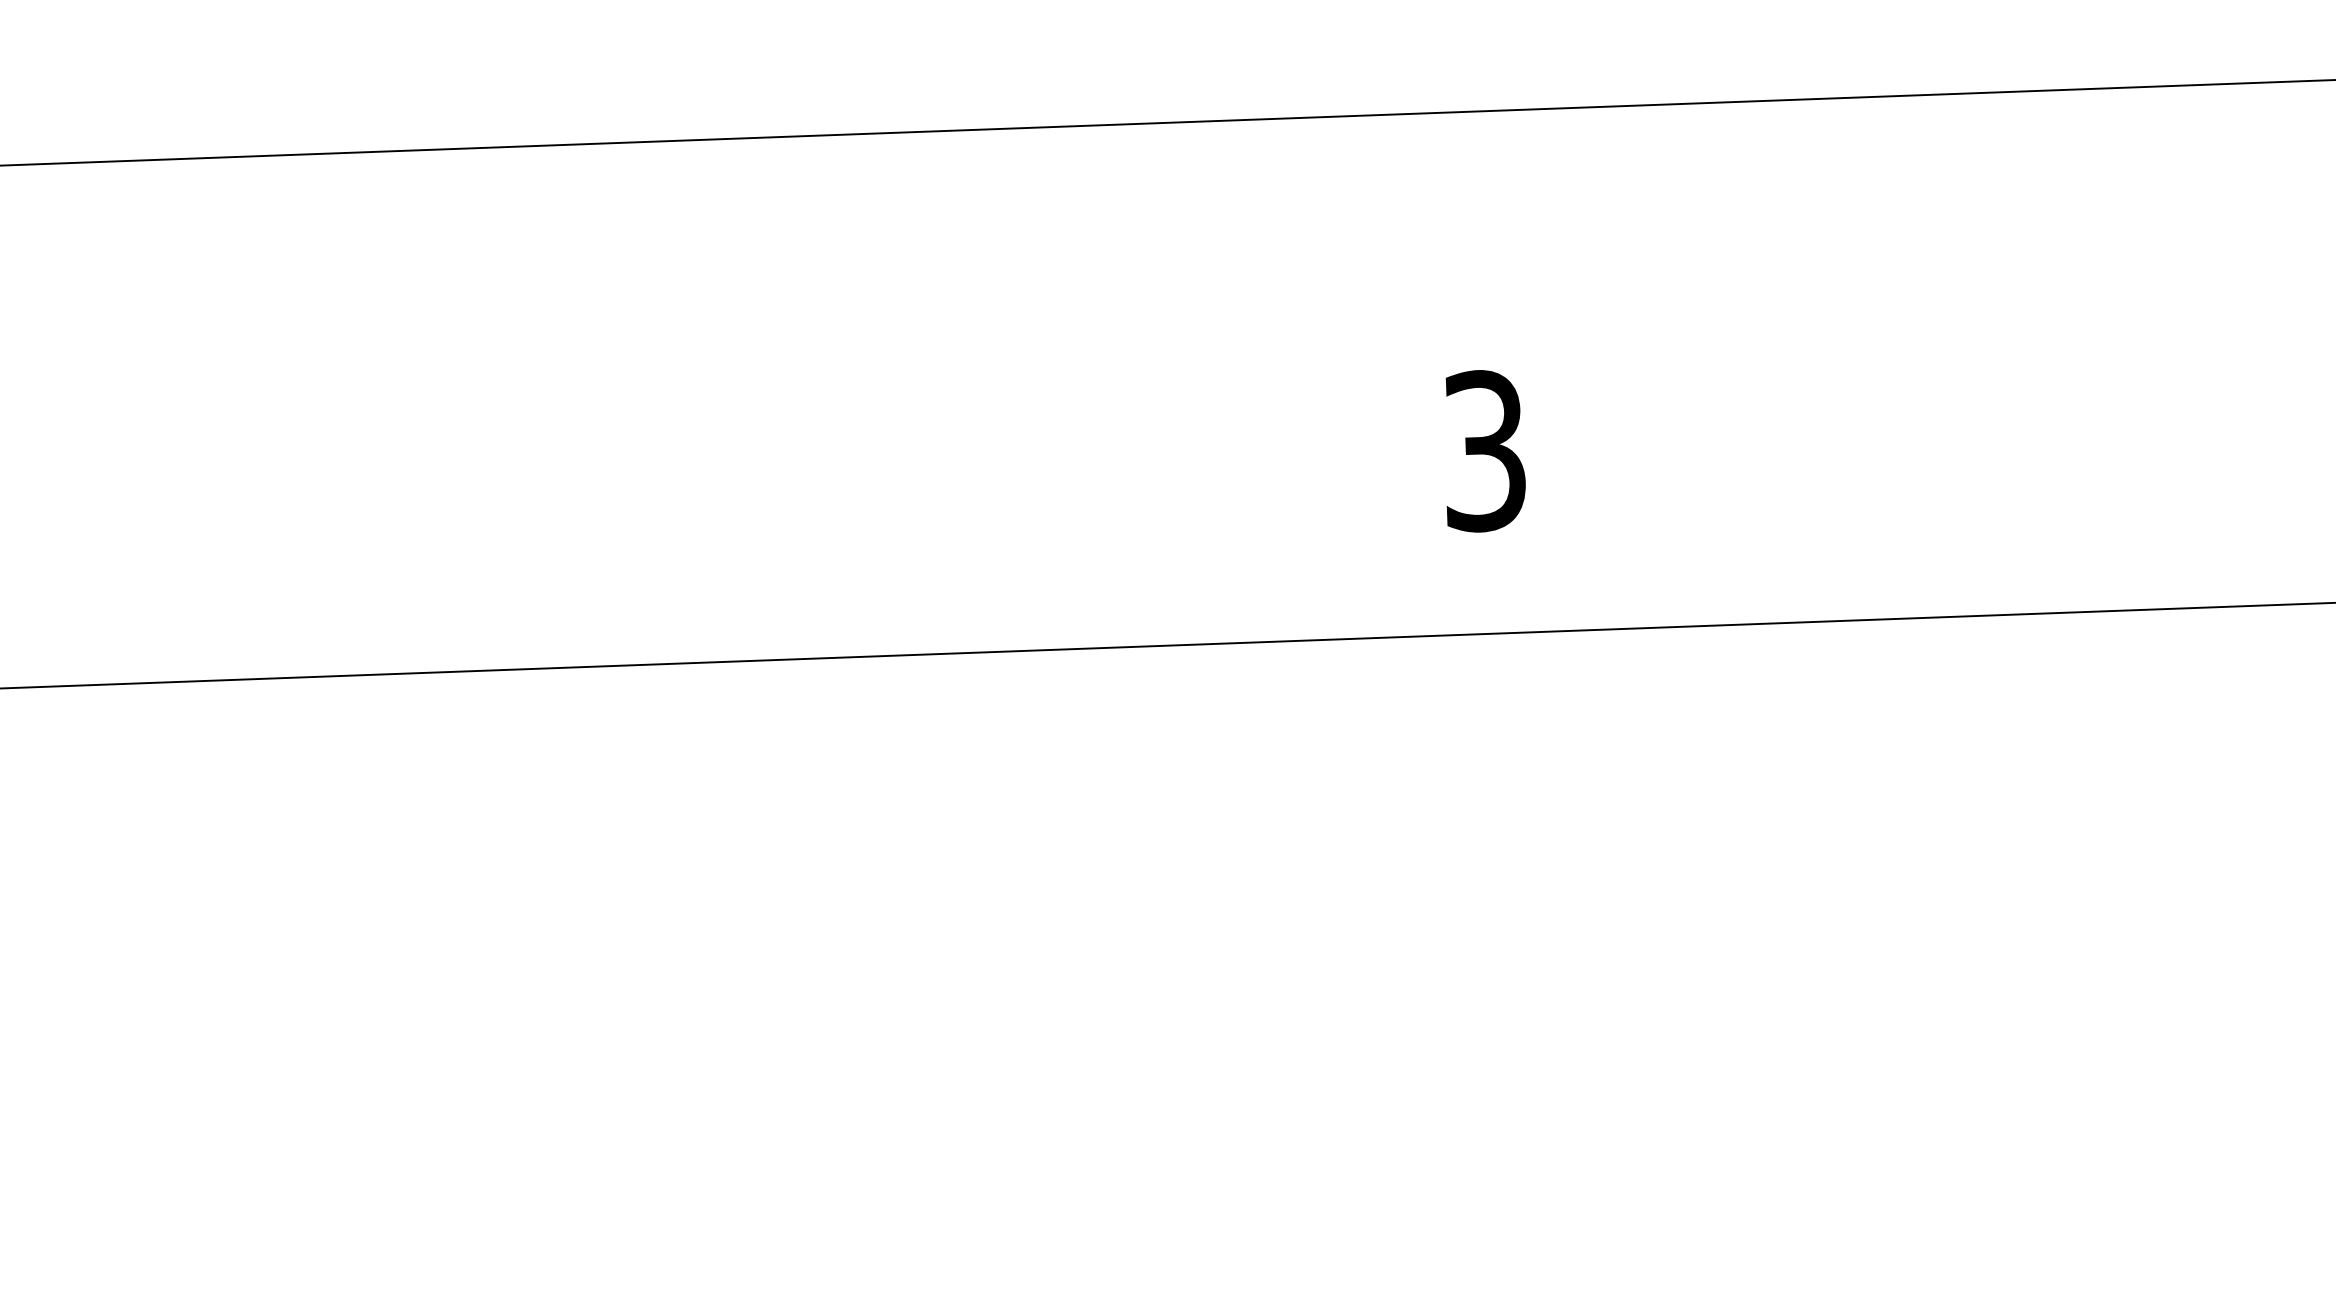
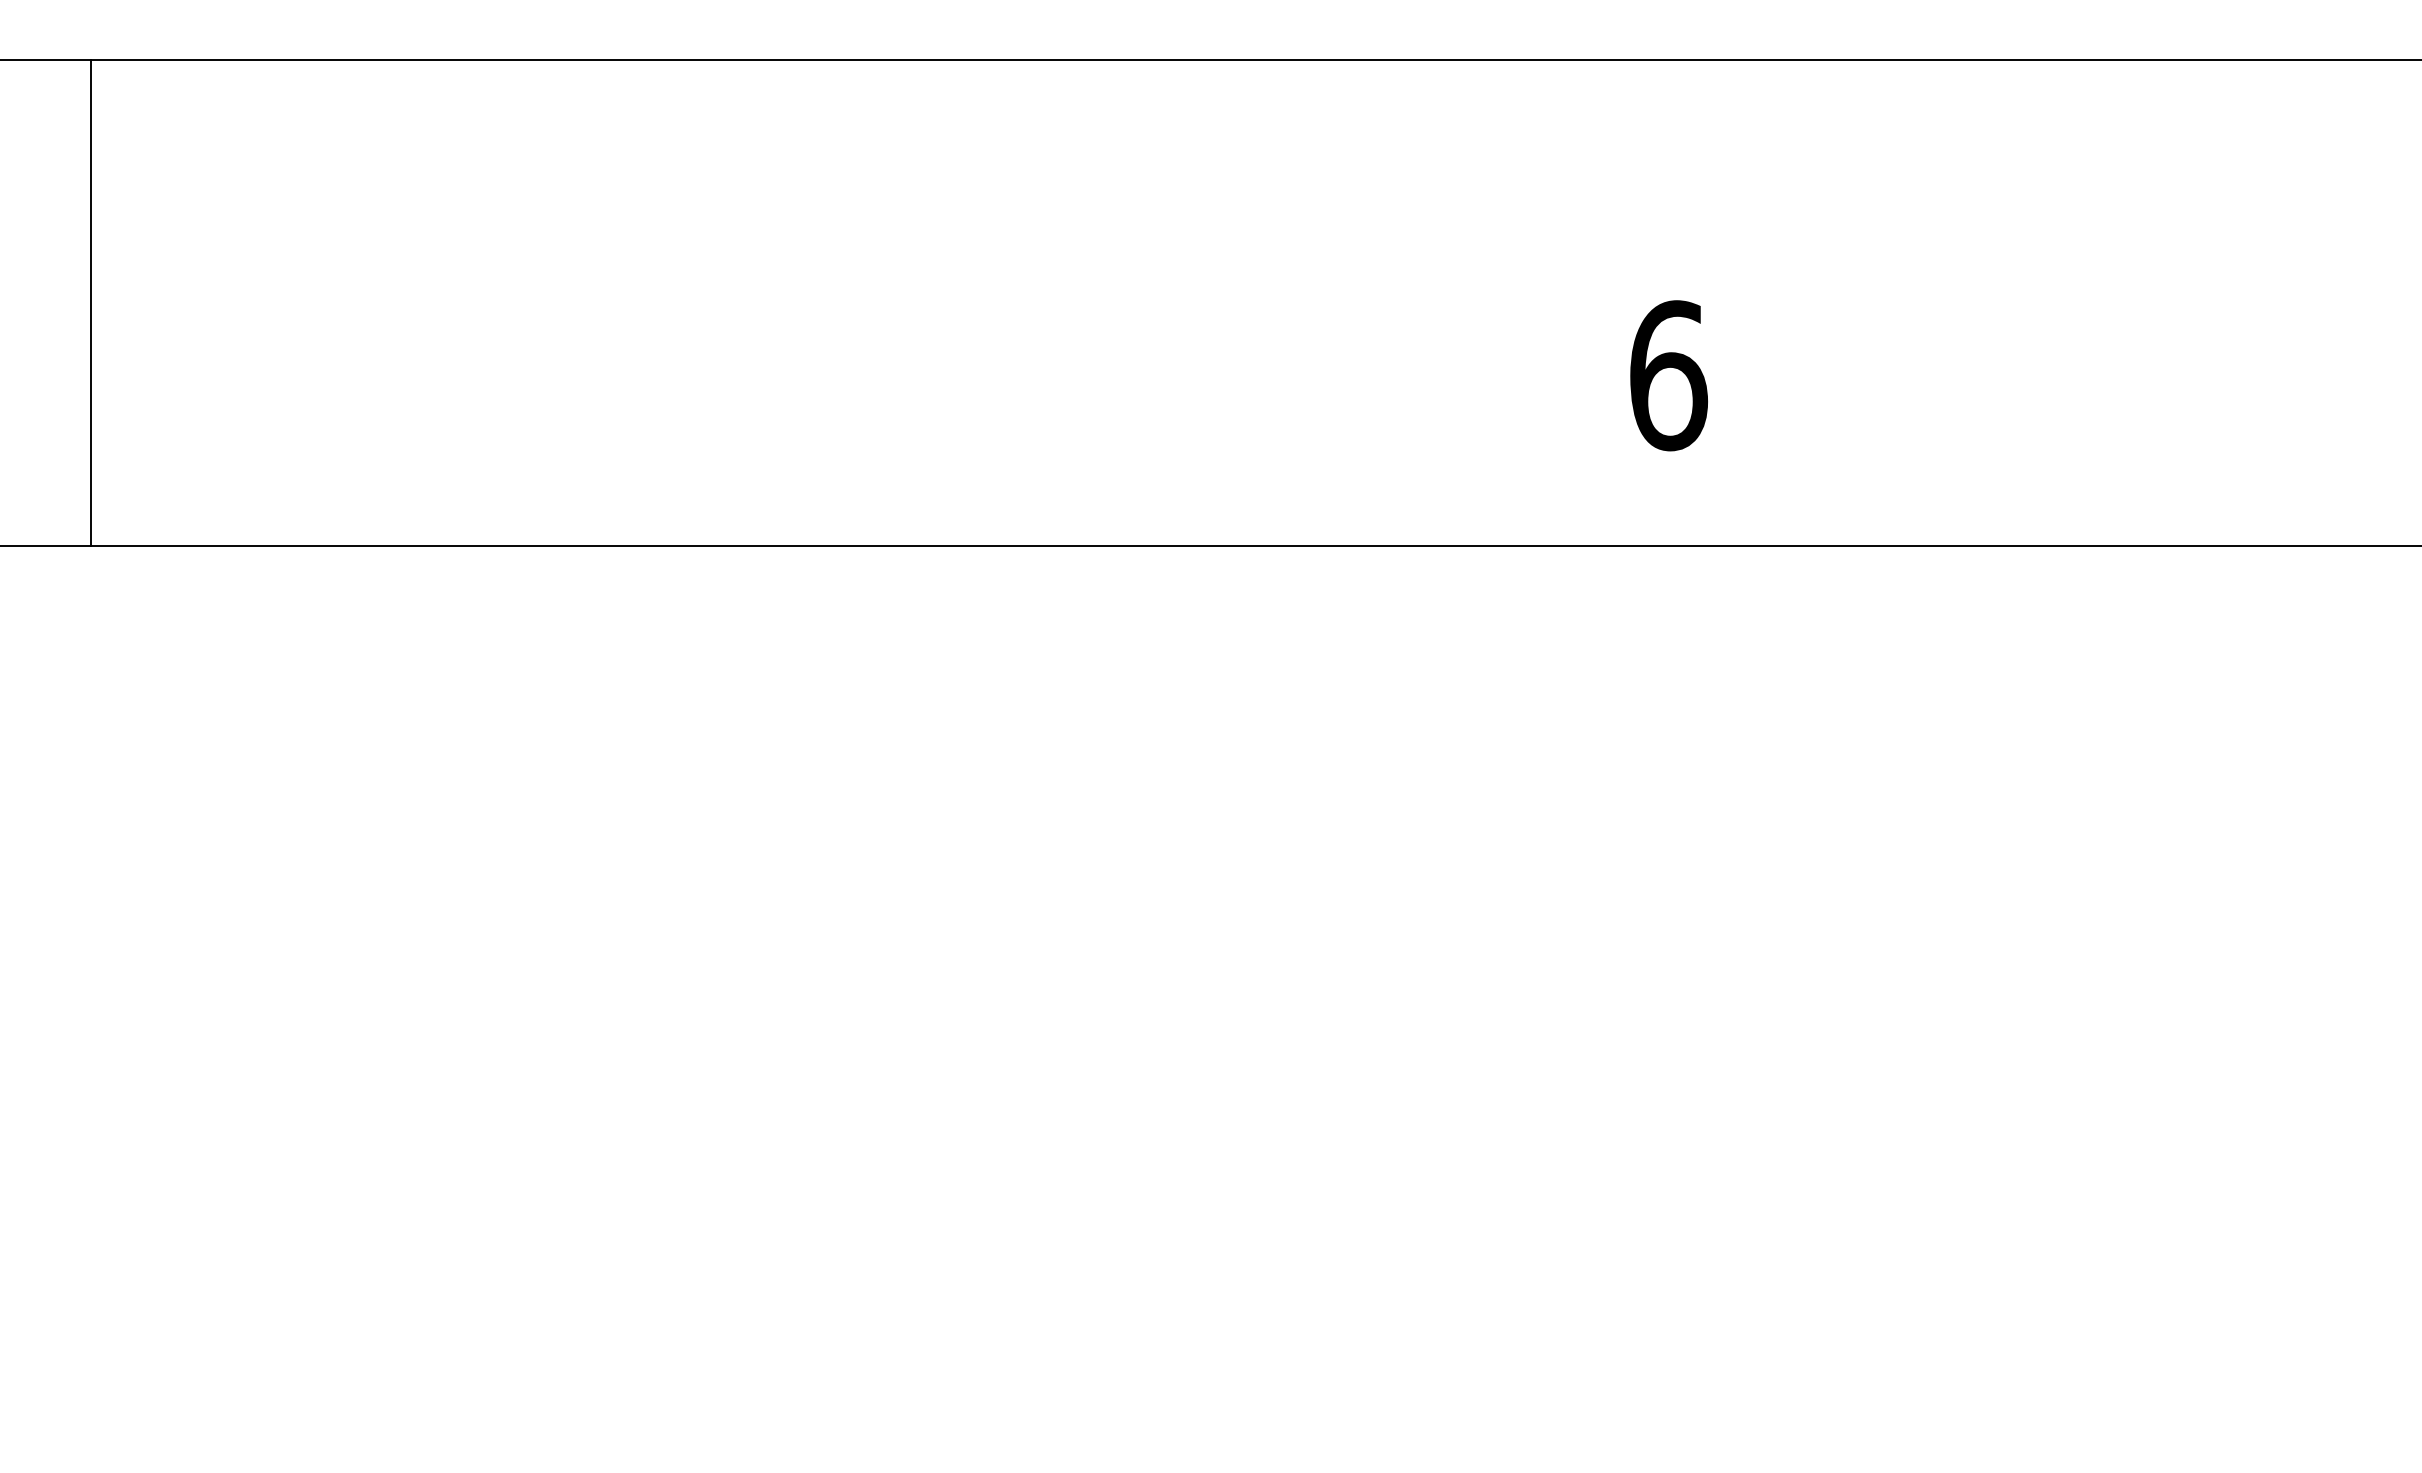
text: (1485, 450) -> (1669, 375), 3 -> 6

